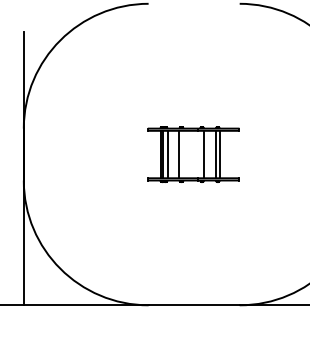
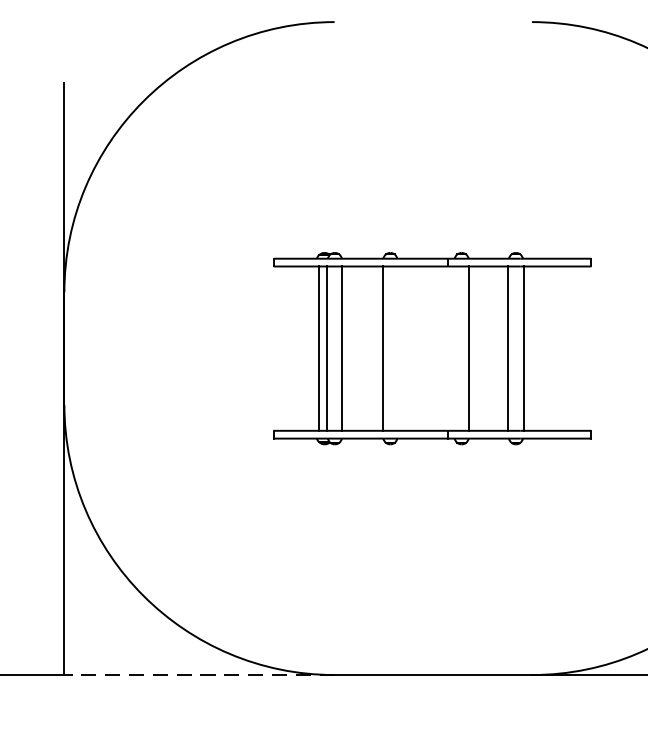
part: (193, 154) -> (431, 348), size x1.6
line: (85, 305) -> (197, 675), solid -> dashed

